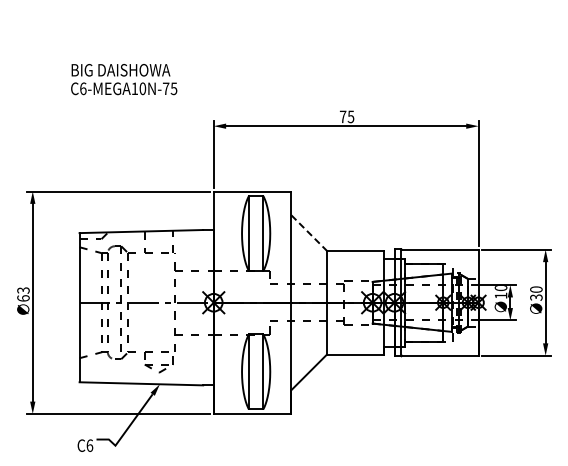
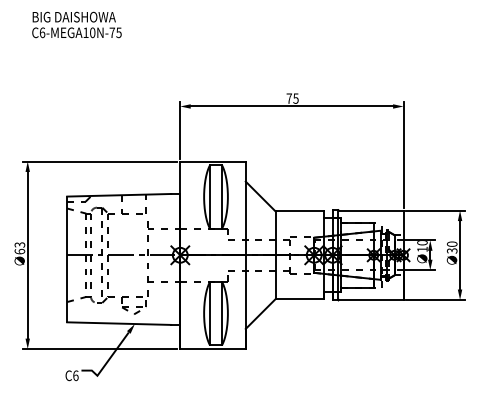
text: (124, 79) -> (77, 24), moved
line: (309, 233) -> (260, 196), dashed -> solid

